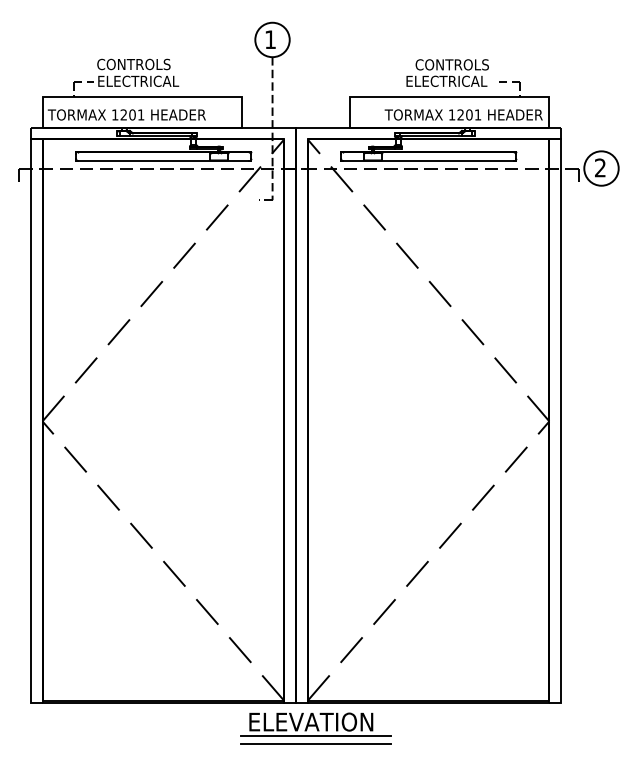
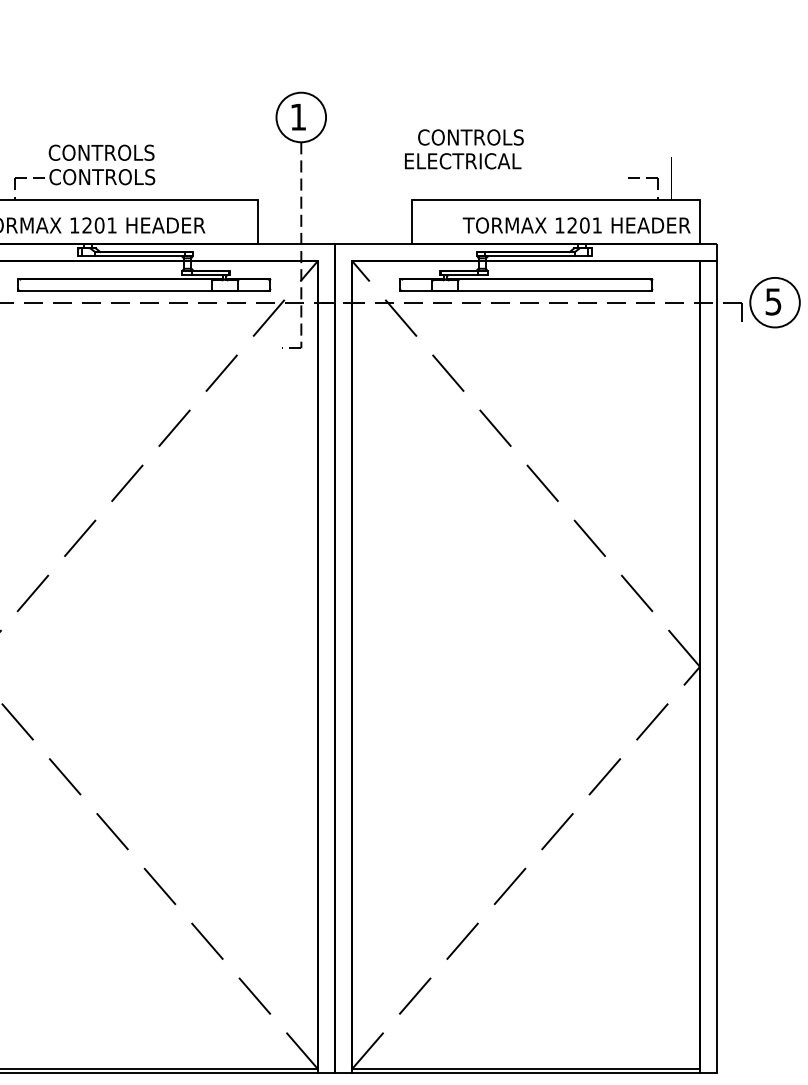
text: (447, 72) -> (463, 148), moved
text: (138, 80) -> (108, 175), ELECTRICAL -> CONTROLS
text: (600, 167) -> (773, 301), 2 -> 5

